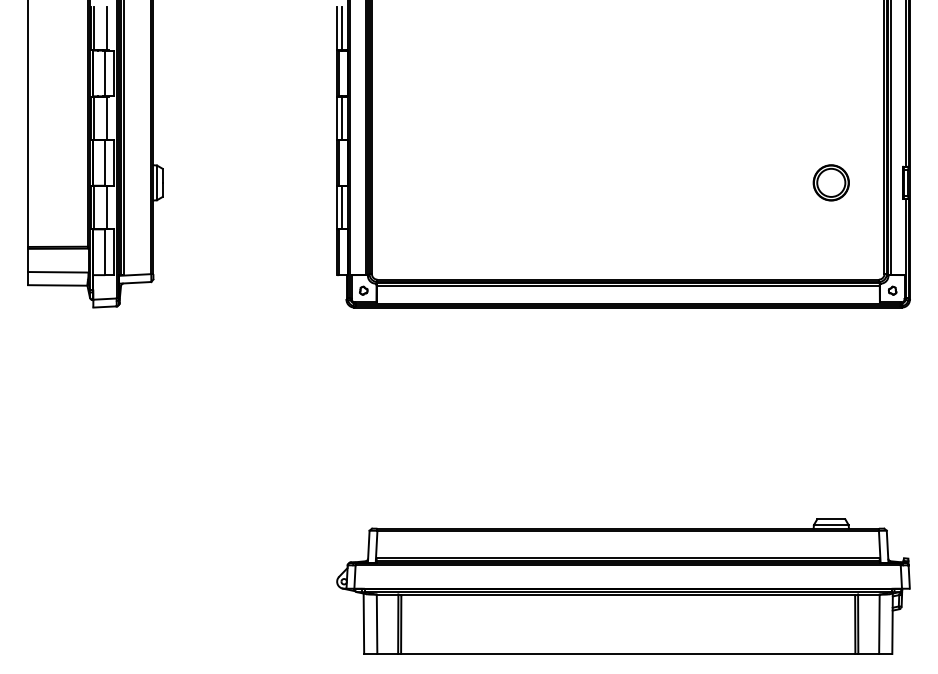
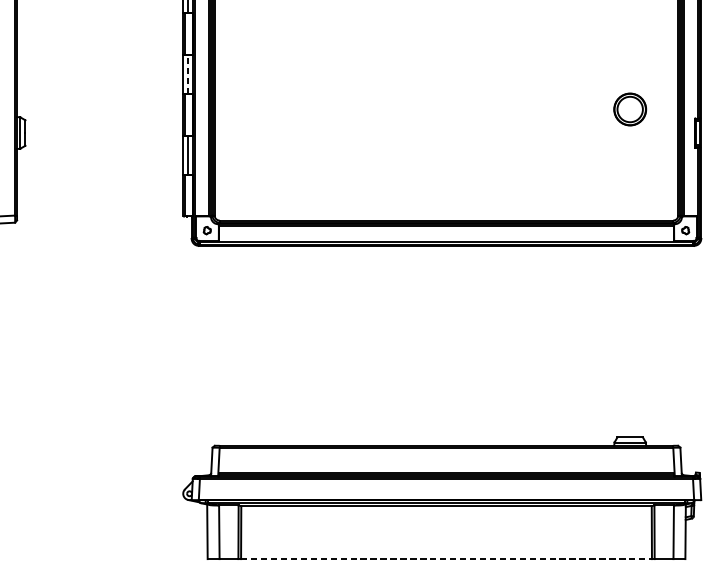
line: (342, 118) -> (188, 74), solid -> dashed
part: (830, 182) -> (629, 109), moved
line: (628, 653) -> (446, 558), solid -> dashed

